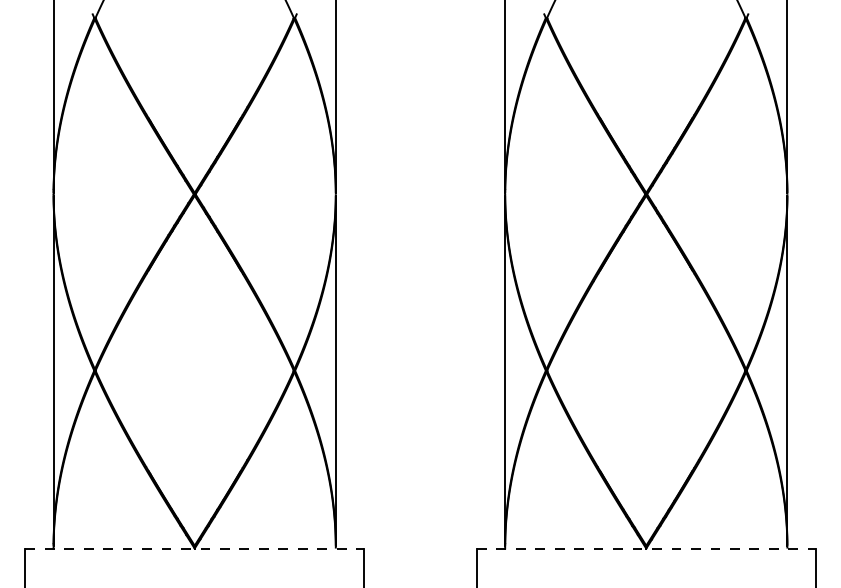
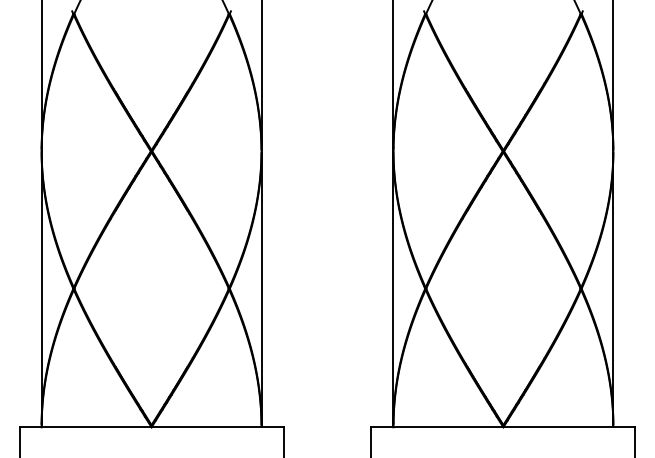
line: (194, 548) -> (151, 427), dashed -> solid
line: (646, 548) -> (503, 427), dashed -> solid

